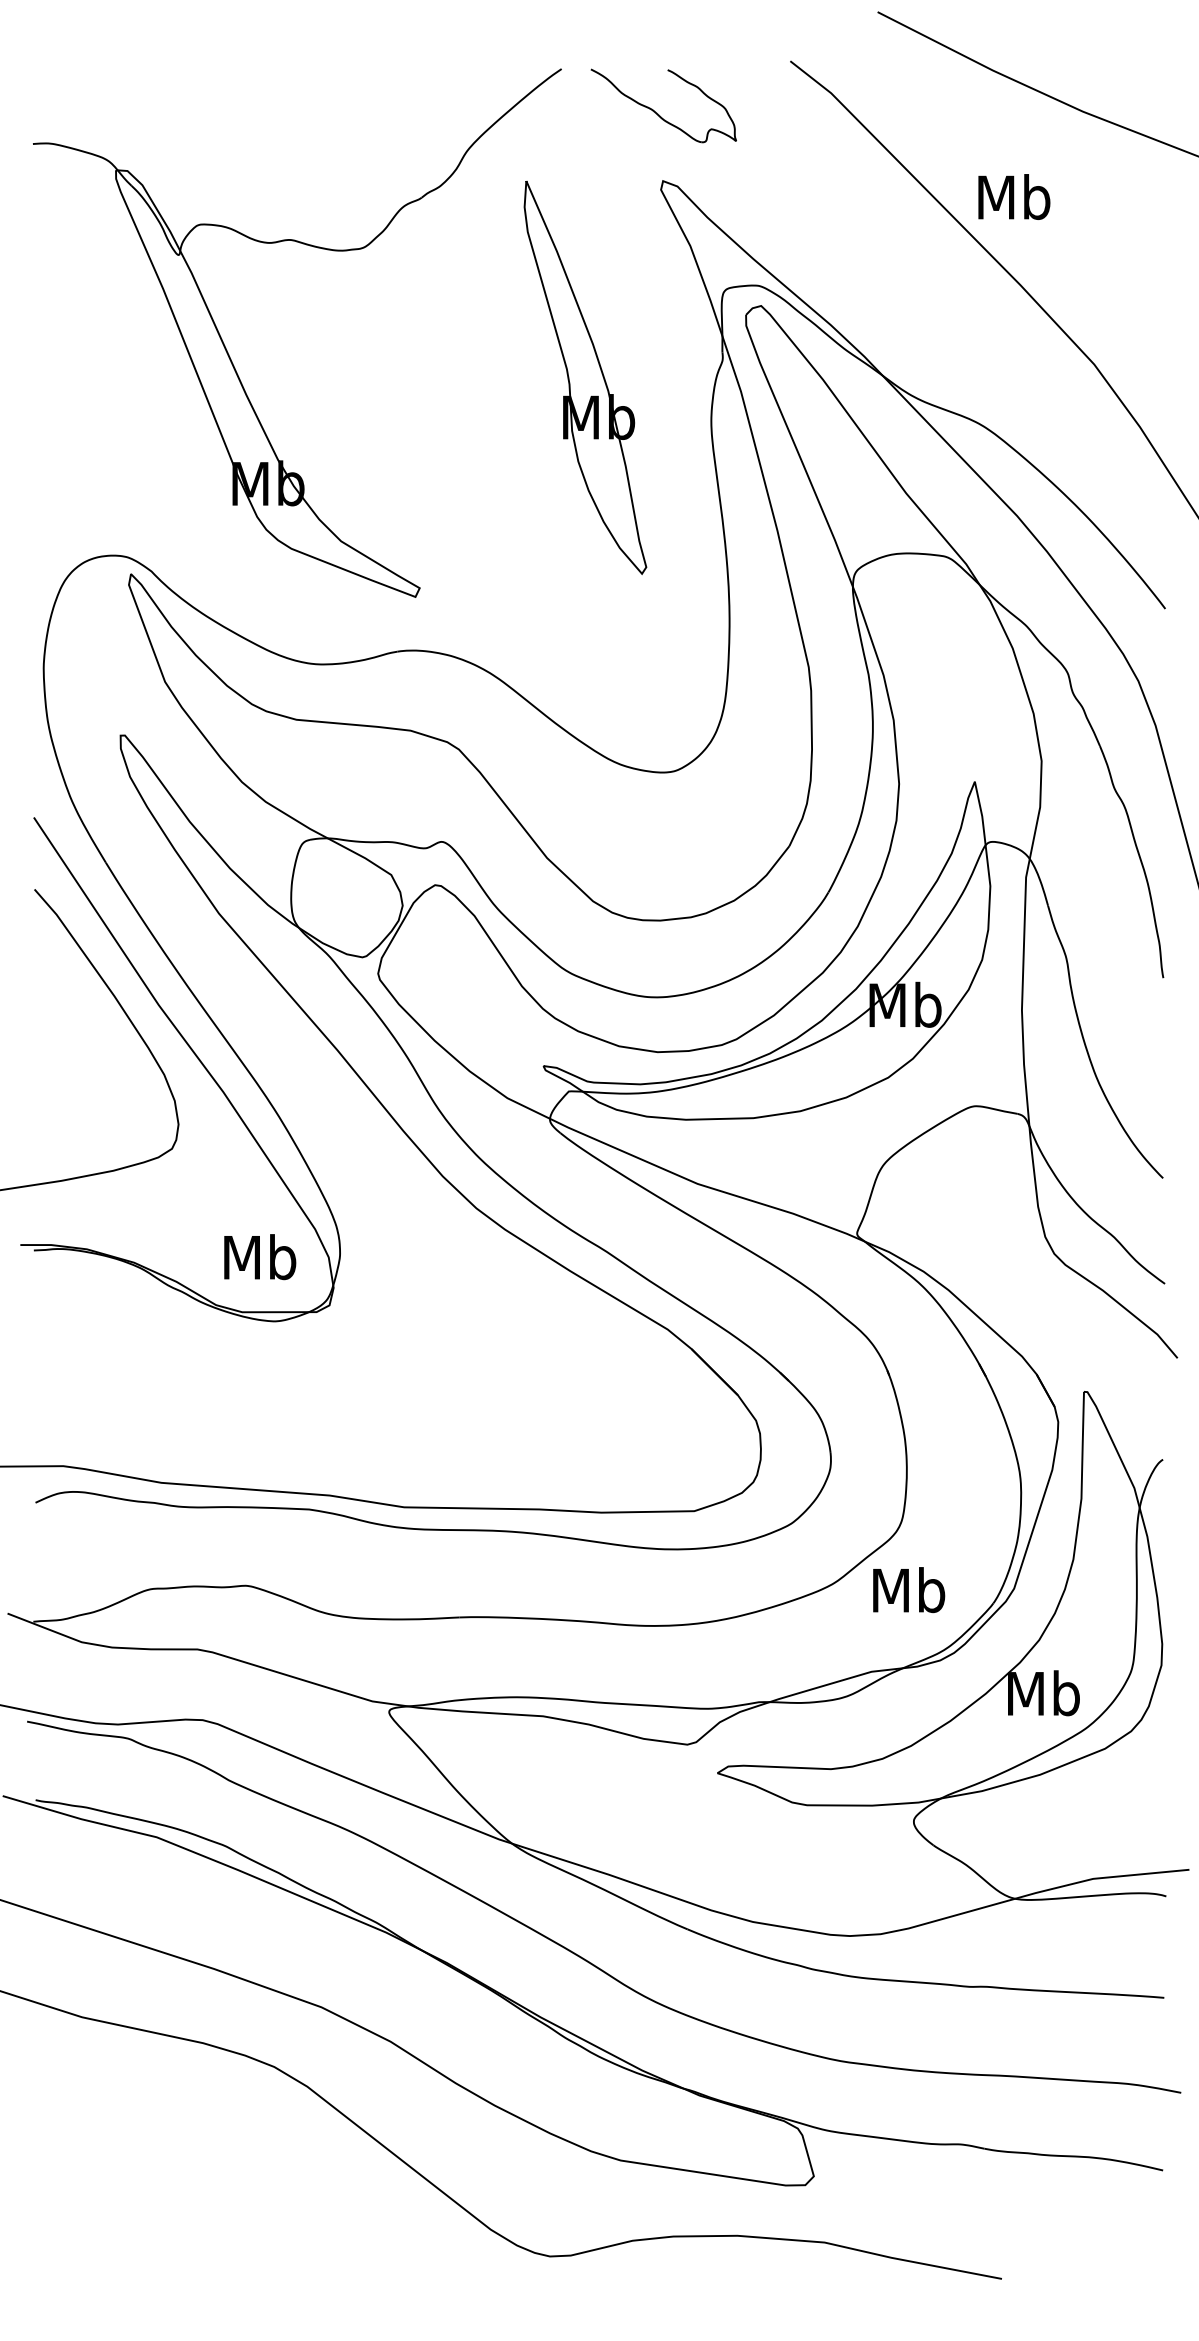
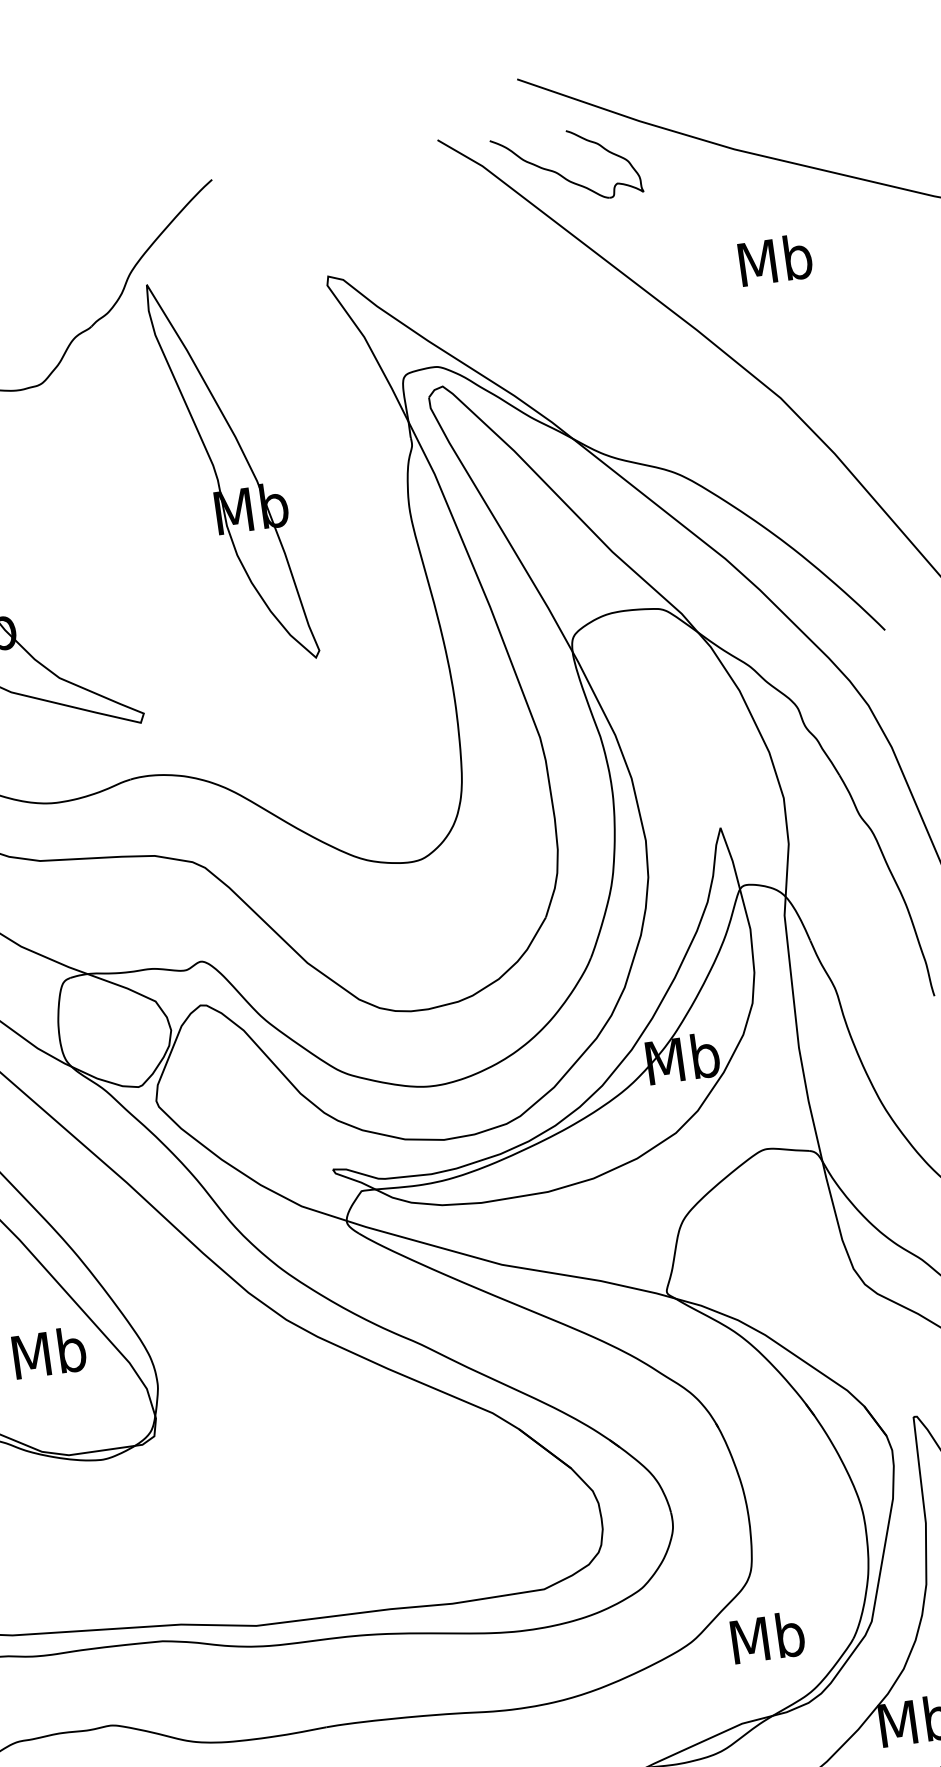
part: (658, 113) -> (562, 175), moved
text: (1014, 196) -> (775, 259), moved
part: (585, 377) -> (232, 471), moved
text: (260, 1257) -> (49, 1353), moved

